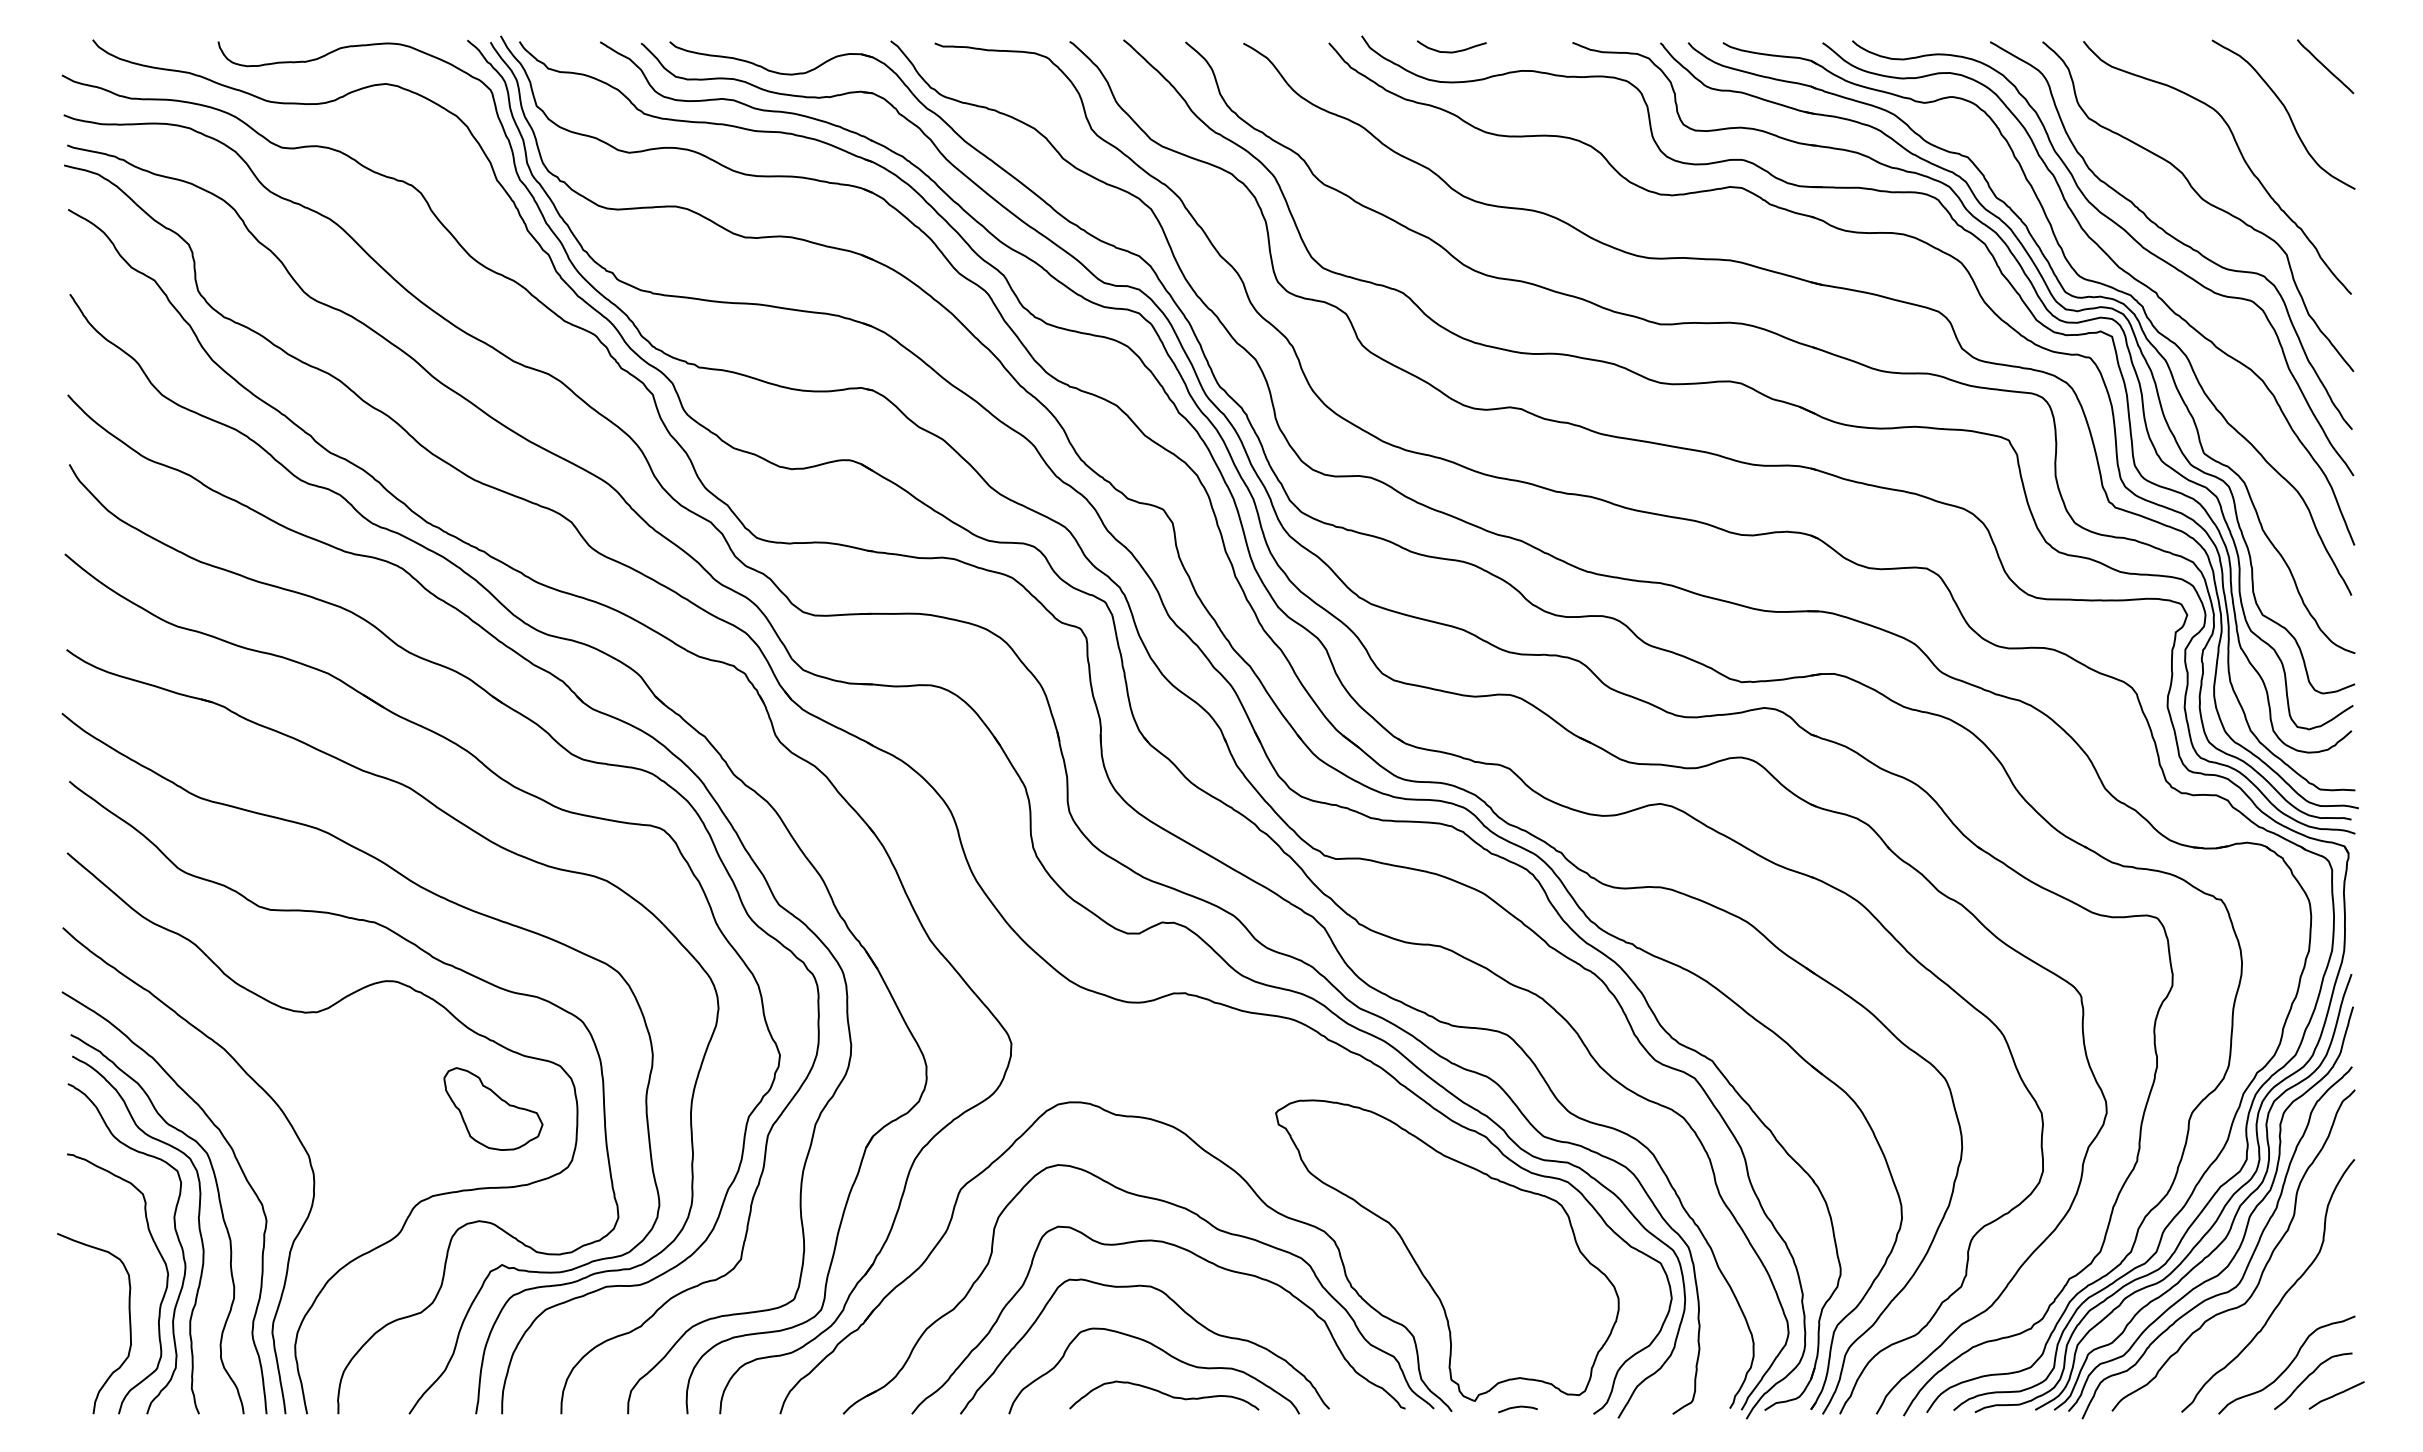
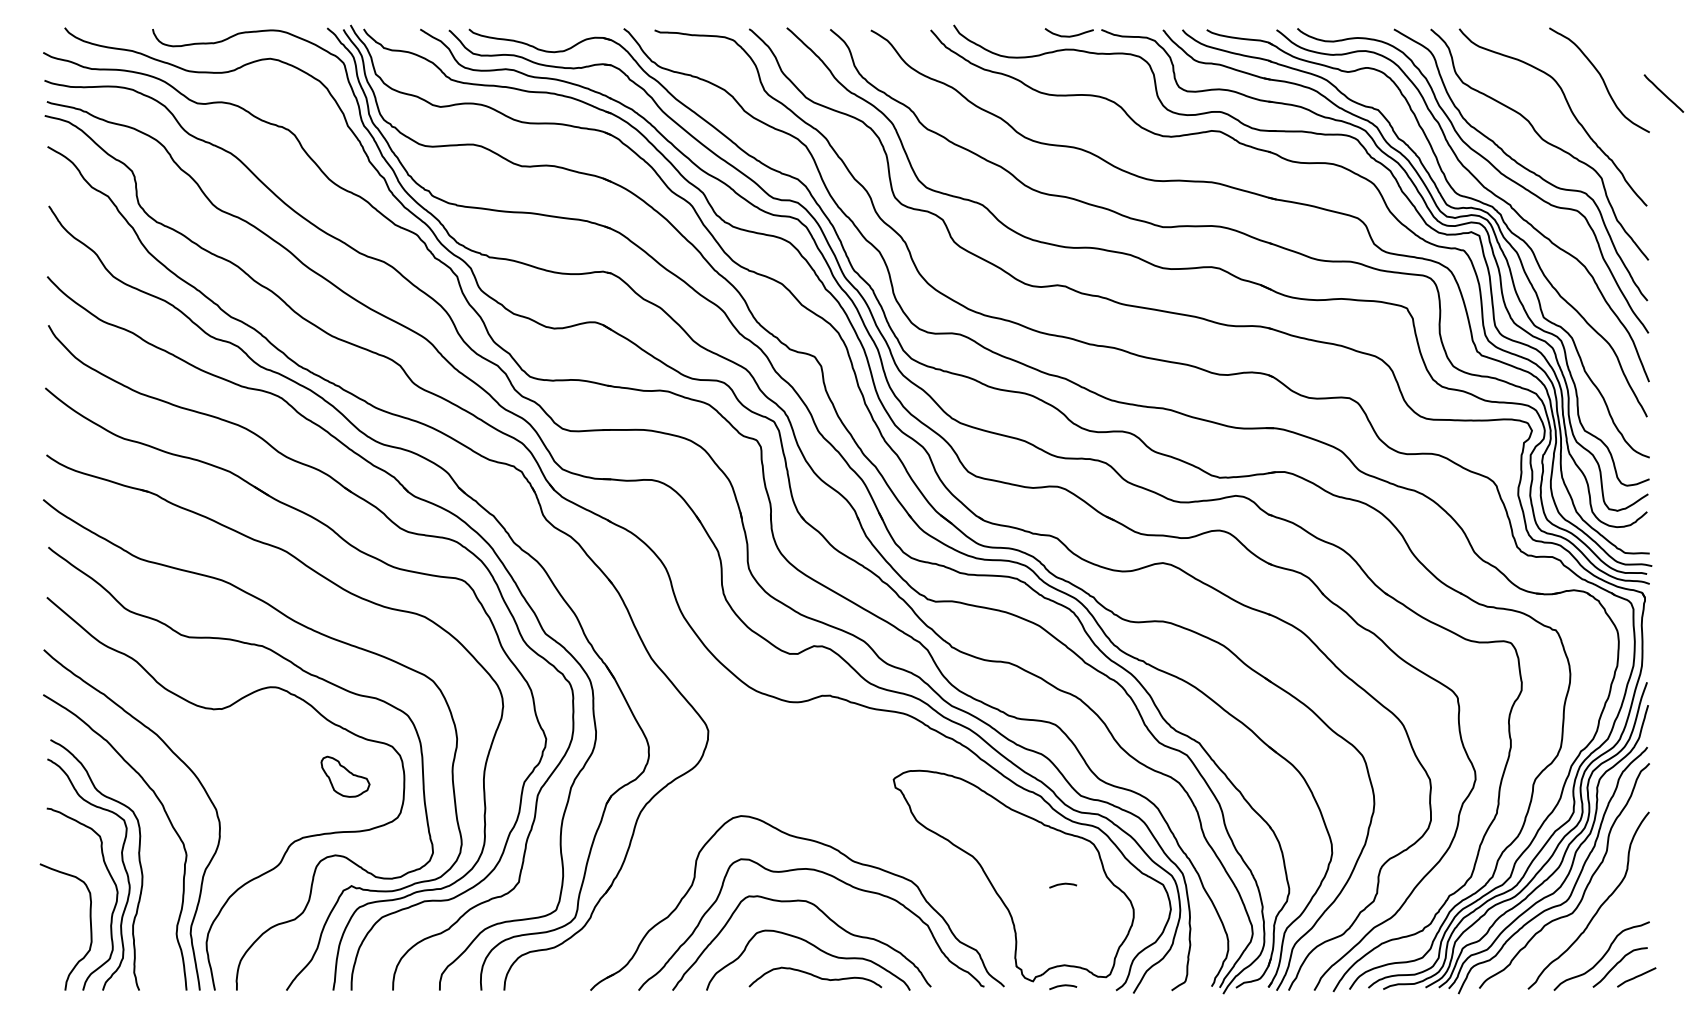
curve: (1451, 51) -> (1069, 36), moved
line: (2325, 66) -> (1663, 93), moved
part: (493, 1108) -> (345, 776), size x0.7
part: (1202, 1150) -> (842, 805), removed
curve: (220, 1209) -> (154, 847), removed
curve: (1516, 1263) -> (1062, 885), added

